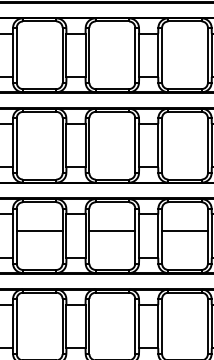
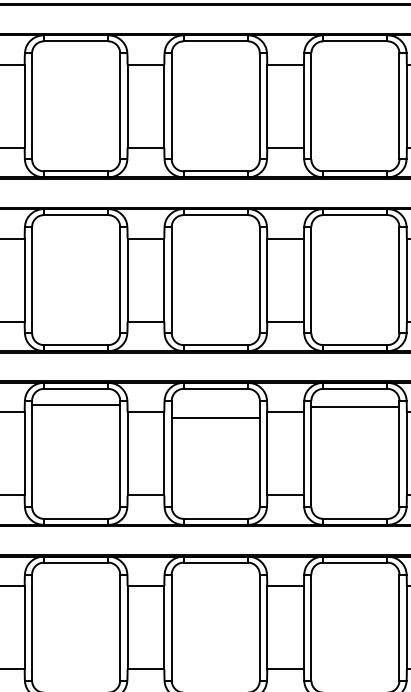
line: (39, 230) -> (75, 404), moved
line: (112, 230) -> (216, 418), moved
line: (184, 230) -> (354, 406), moved

